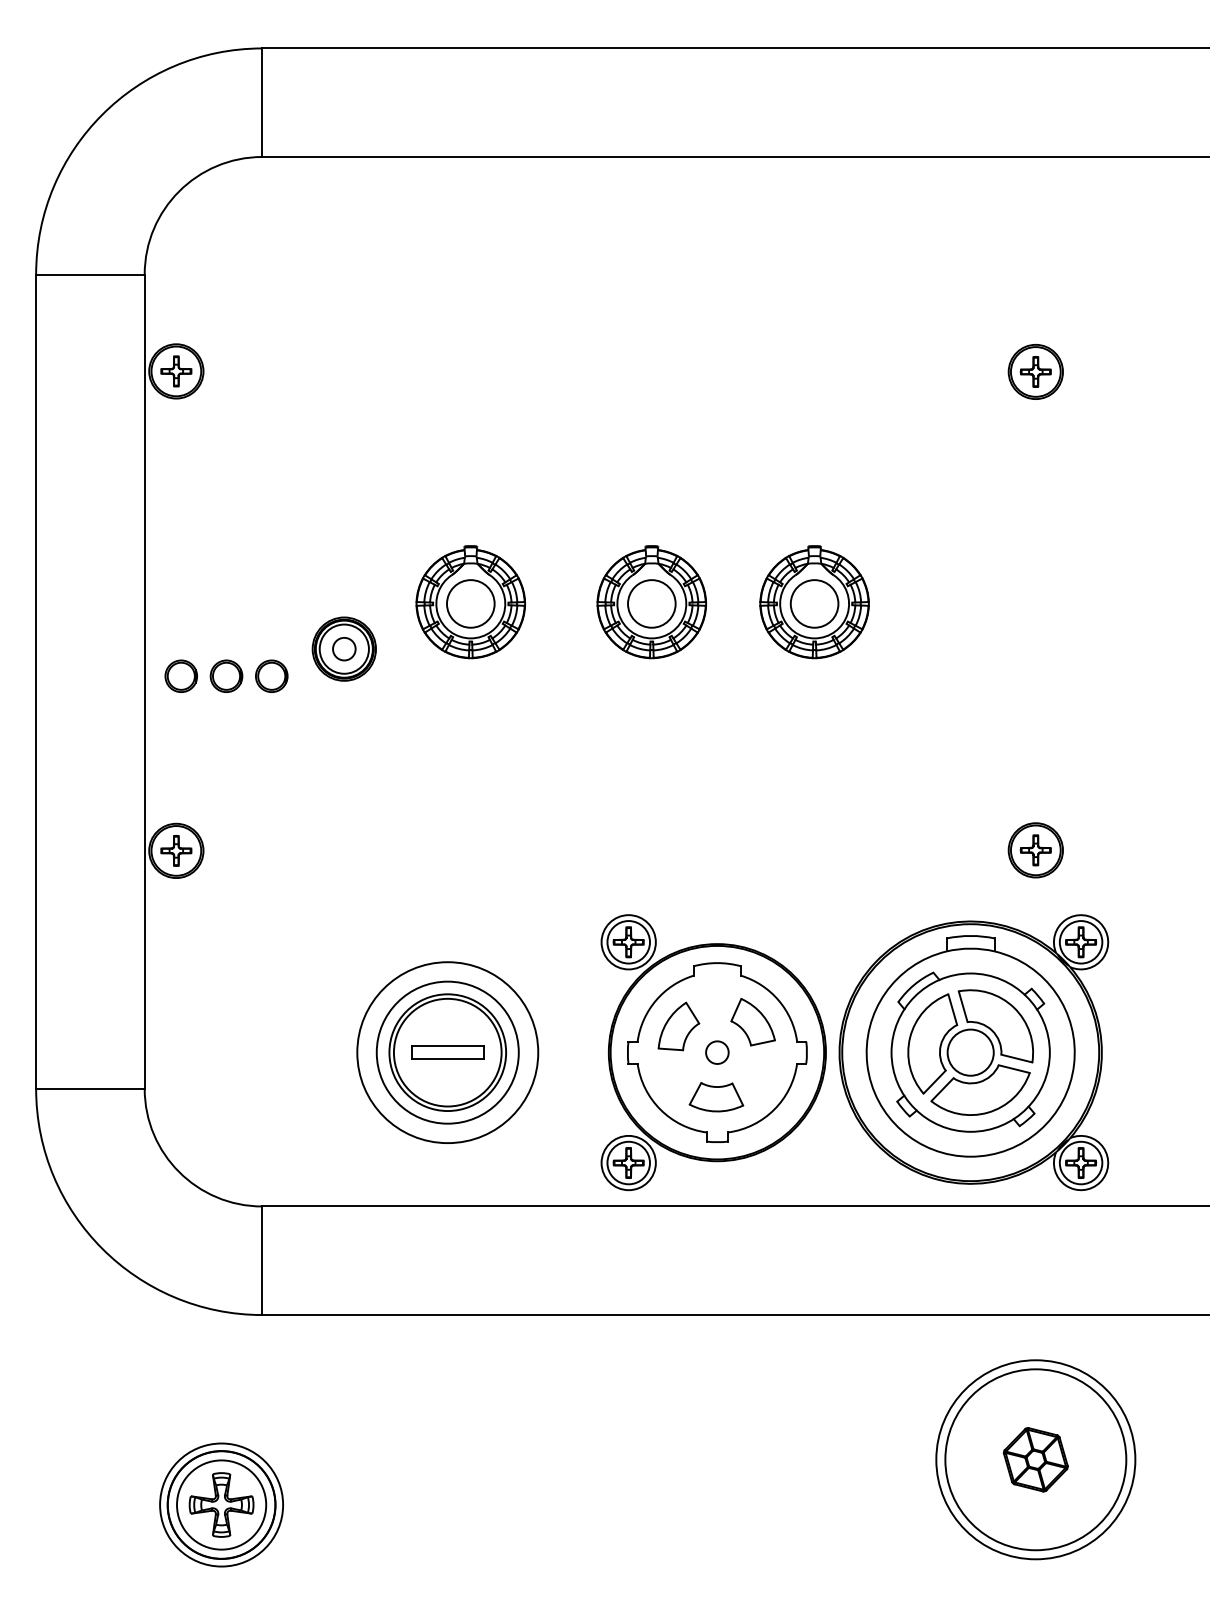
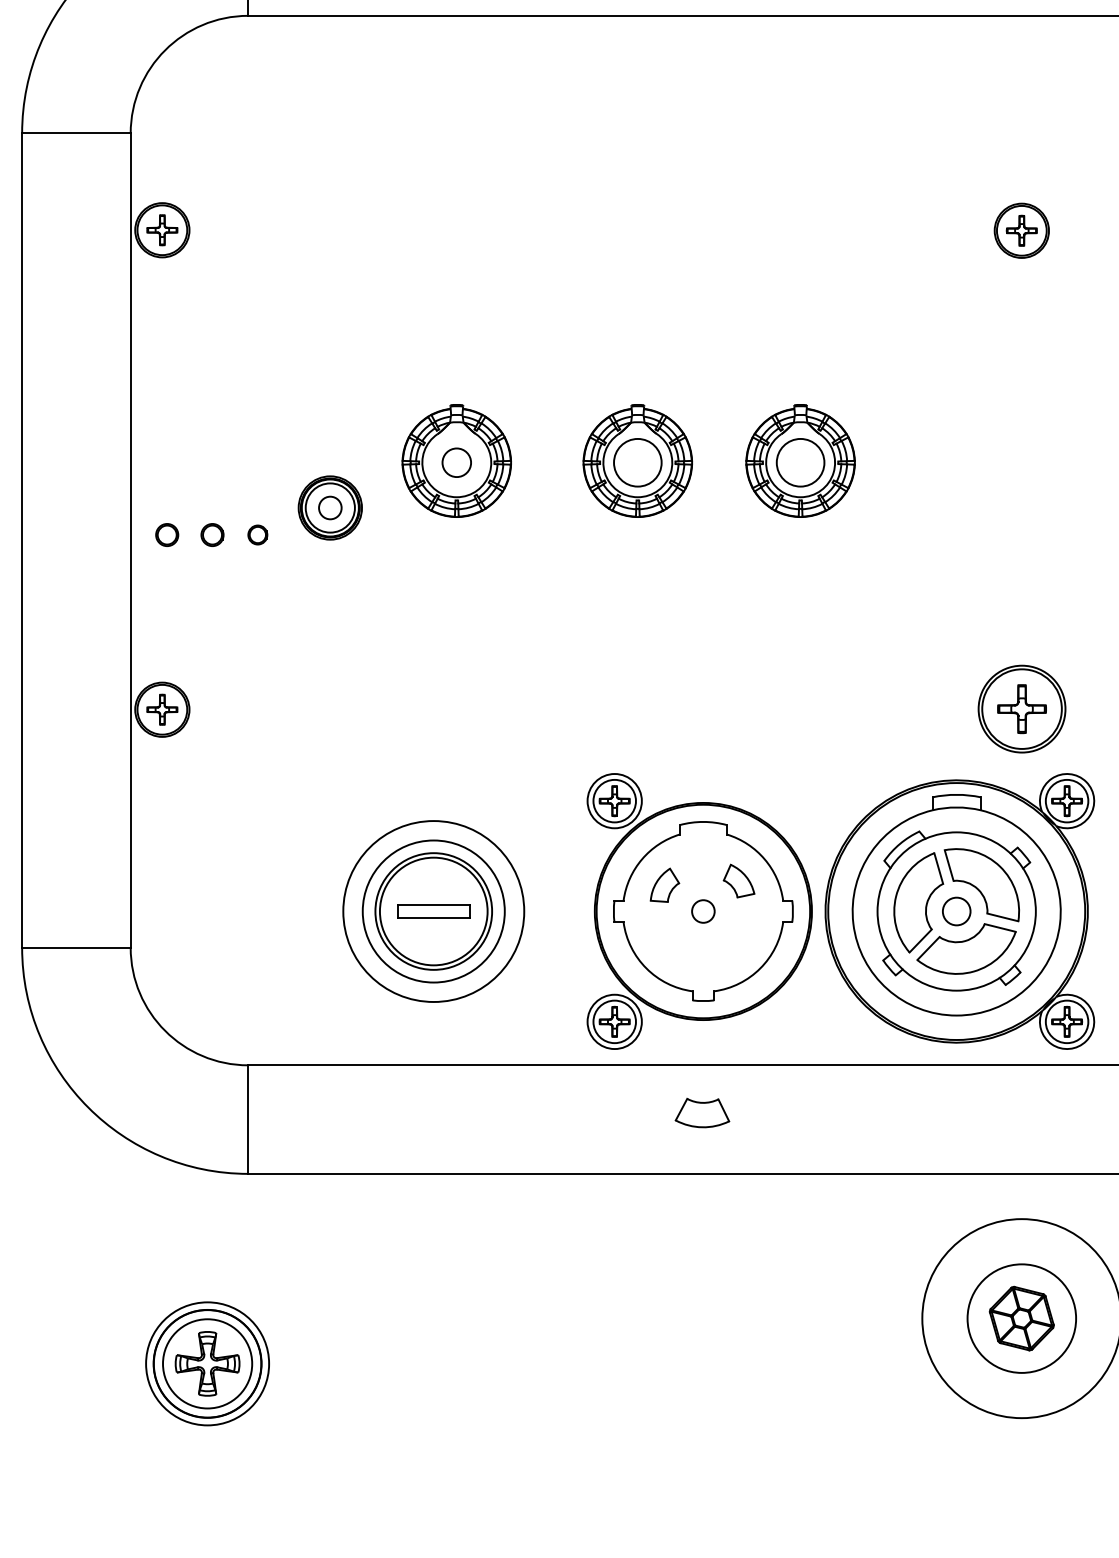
circle: (470, 603) -> (456, 462), size x0.6
part: (180, 675) -> (166, 534), size x0.7
part: (226, 675) -> (212, 534), size x0.7
part: (271, 675) -> (257, 534), size x0.6
part: (1035, 850) -> (1021, 709), size x1.6
part: (752, 1022) -> (738, 881), size x0.7
part: (678, 1026) -> (664, 885), size x0.7
circle: (970, 1052) -> (956, 911), size x0.6
part: (716, 1097) -> (702, 1113), moved
circle: (1035, 1459) -> (1021, 1318), size x0.6

